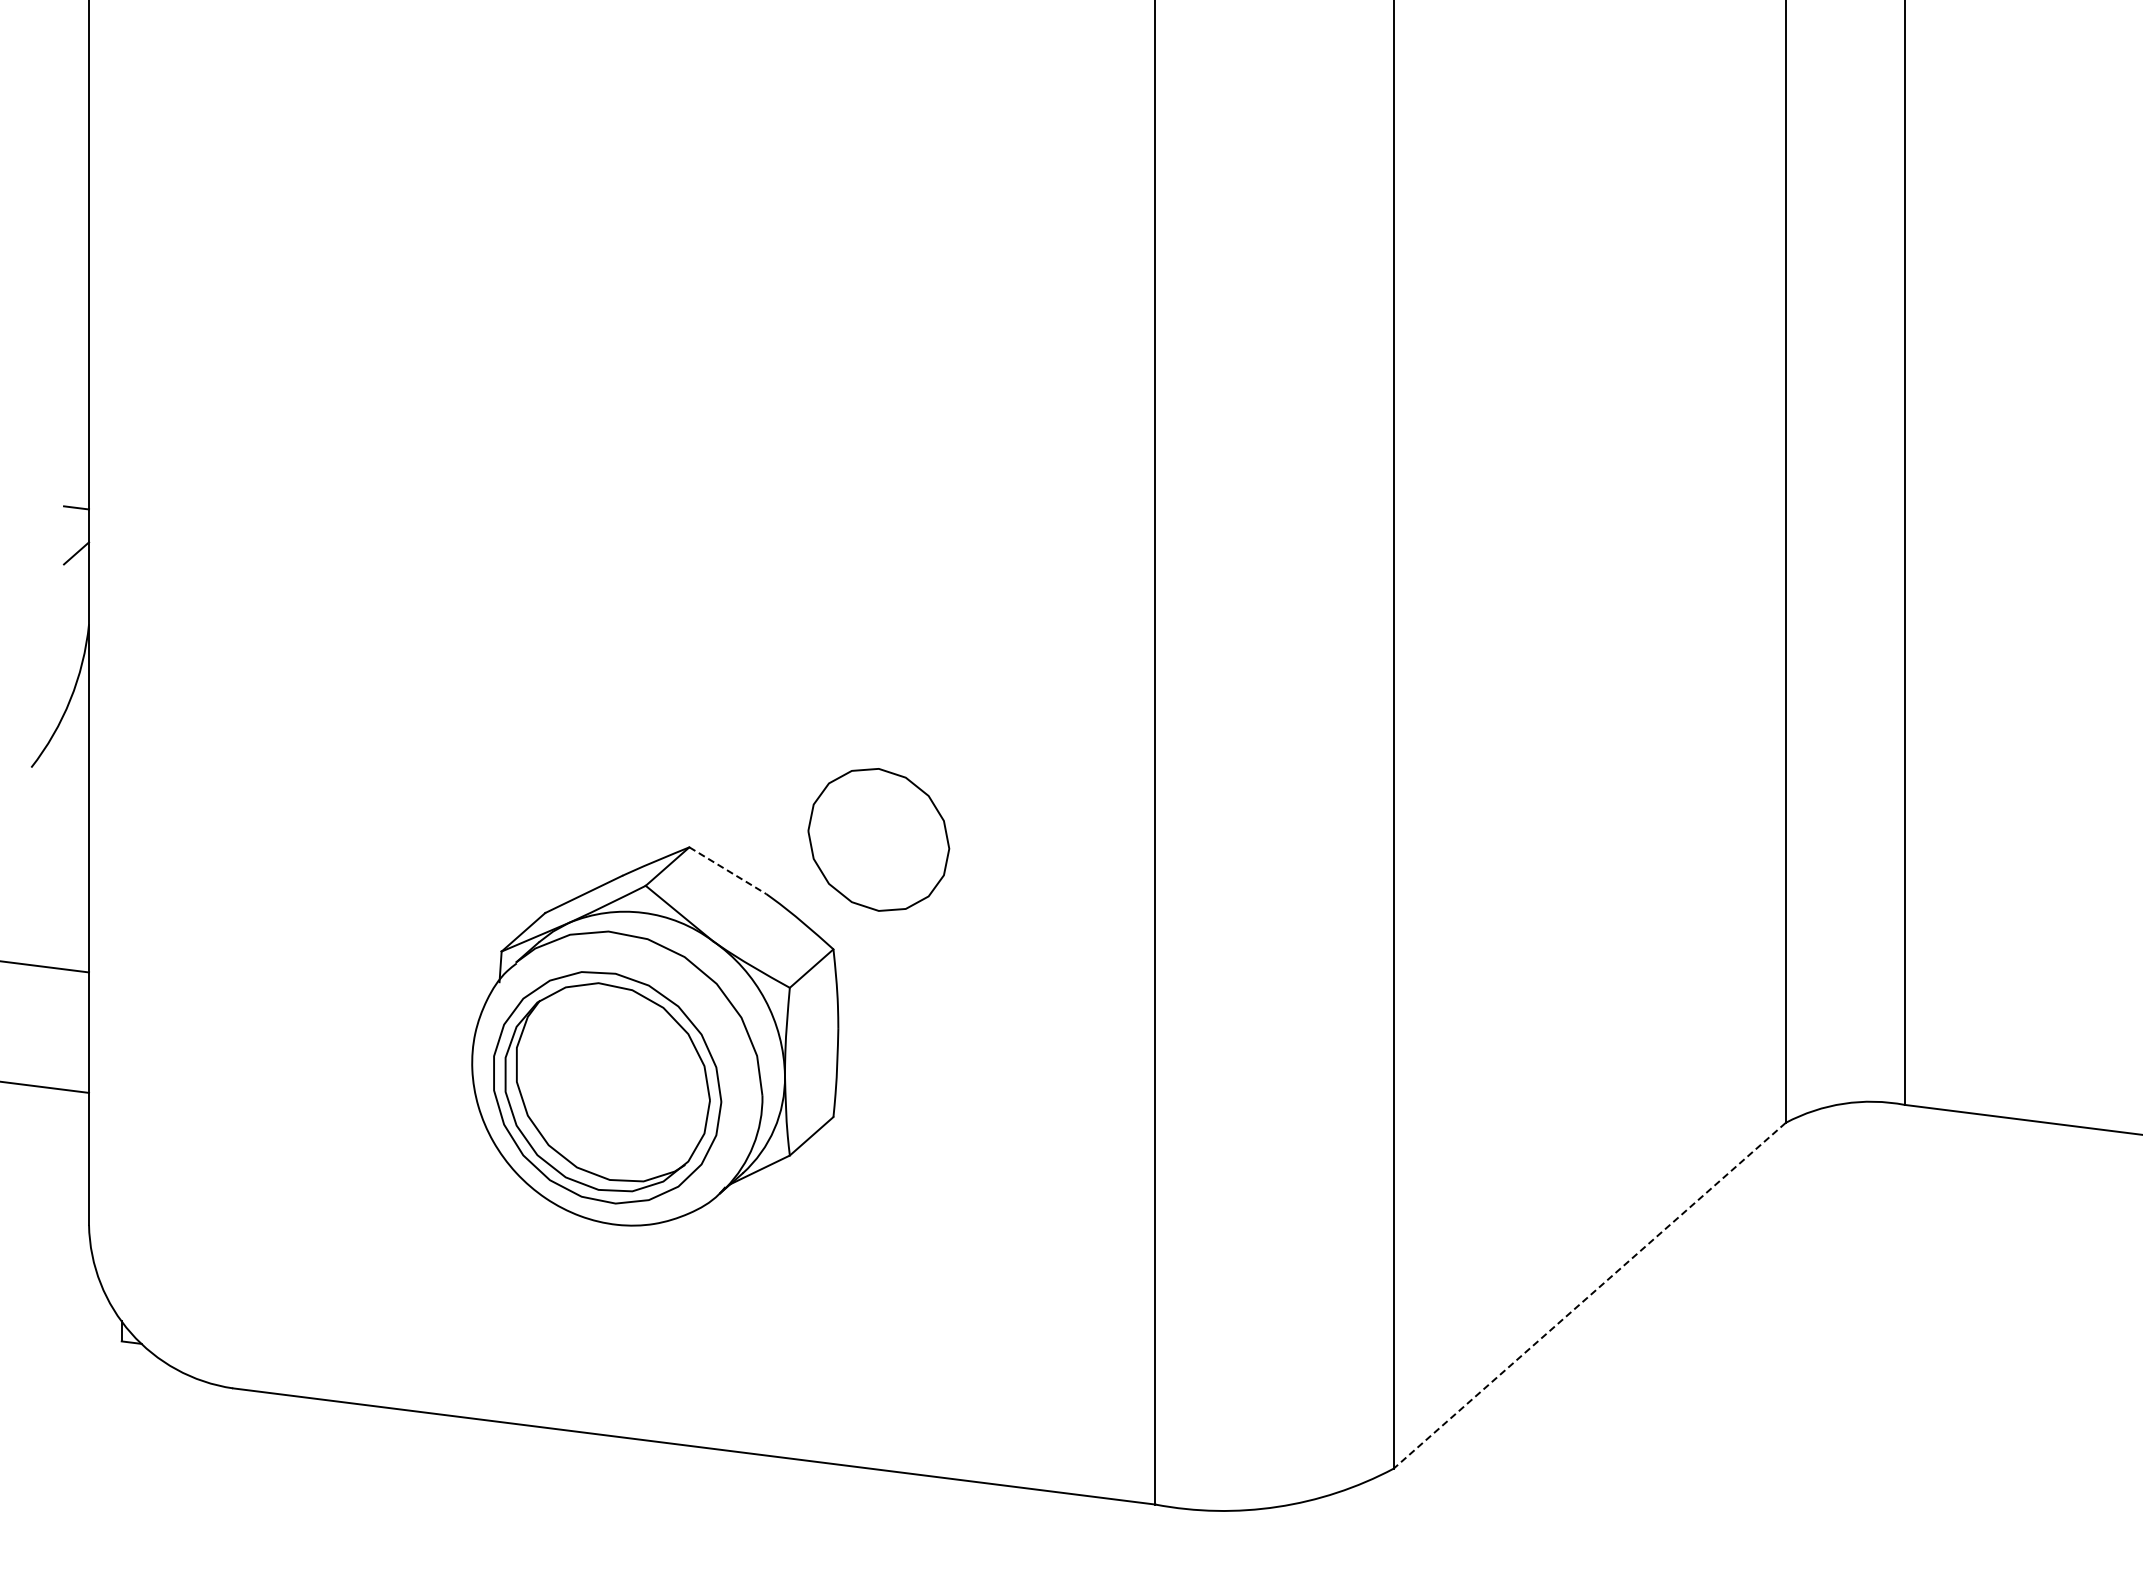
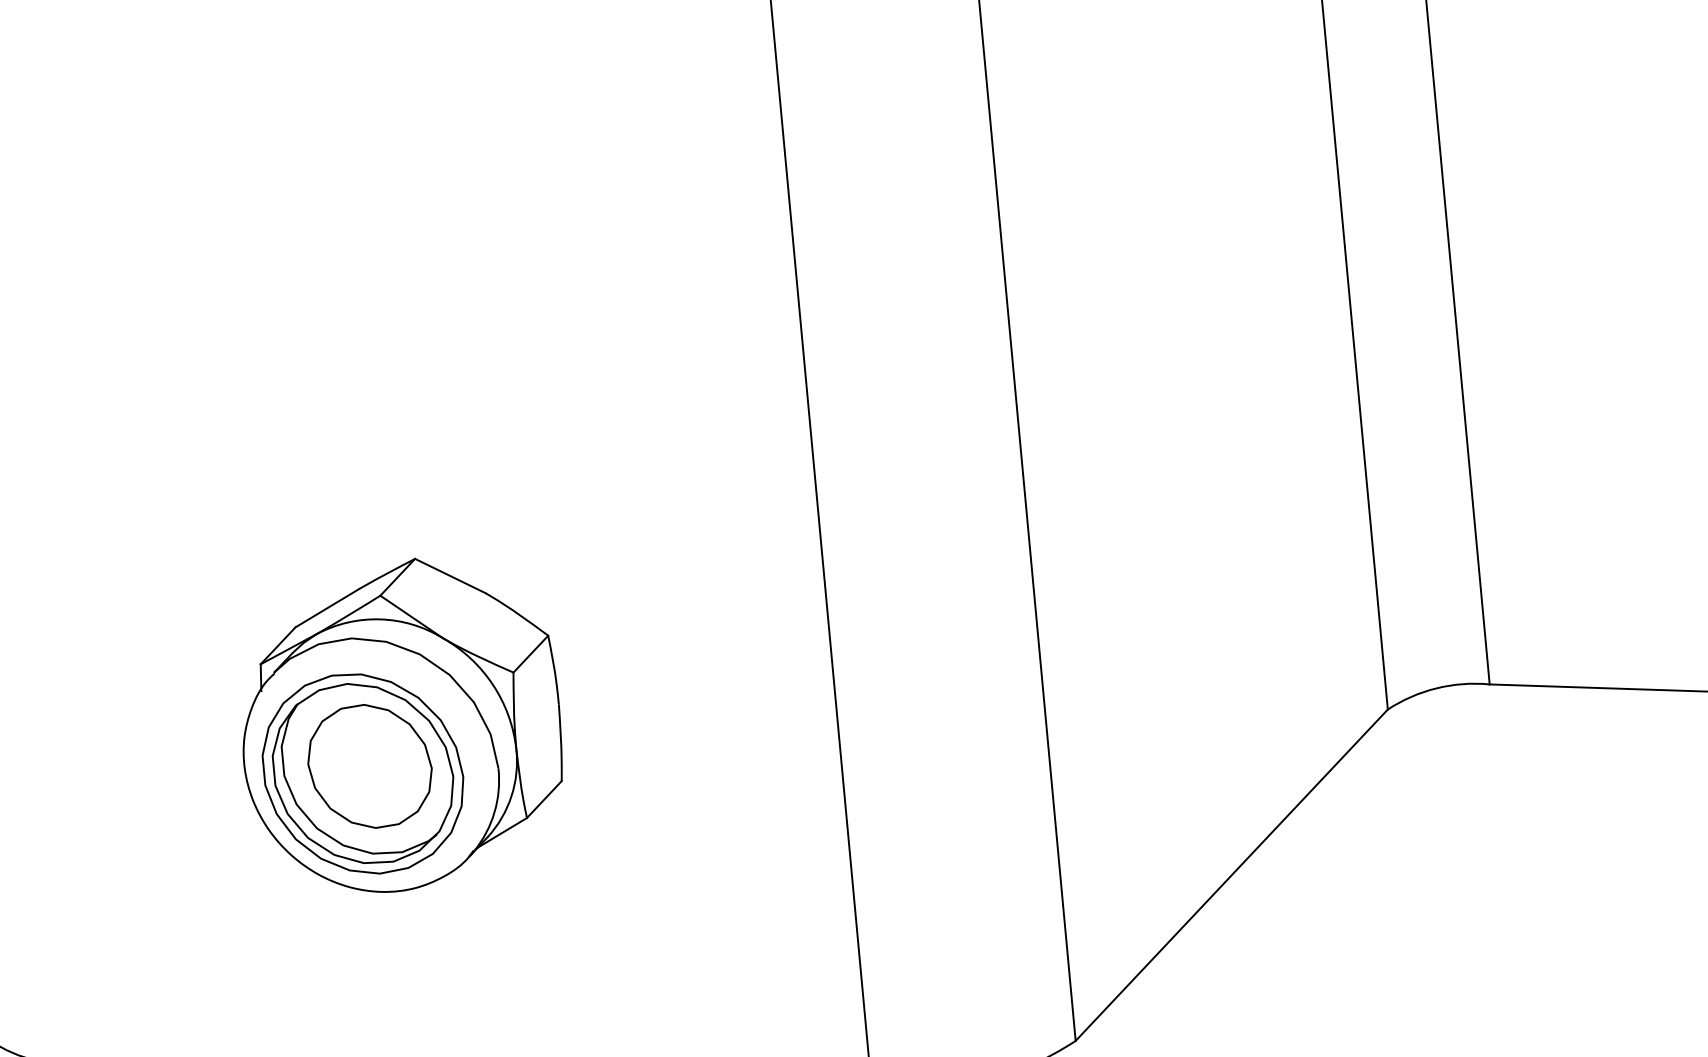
part: (878, 839) -> (369, 766), moved
line: (727, 870) -> (450, 575), dashed -> solid
line: (1589, 1296) -> (1231, 875), dashed -> solid

